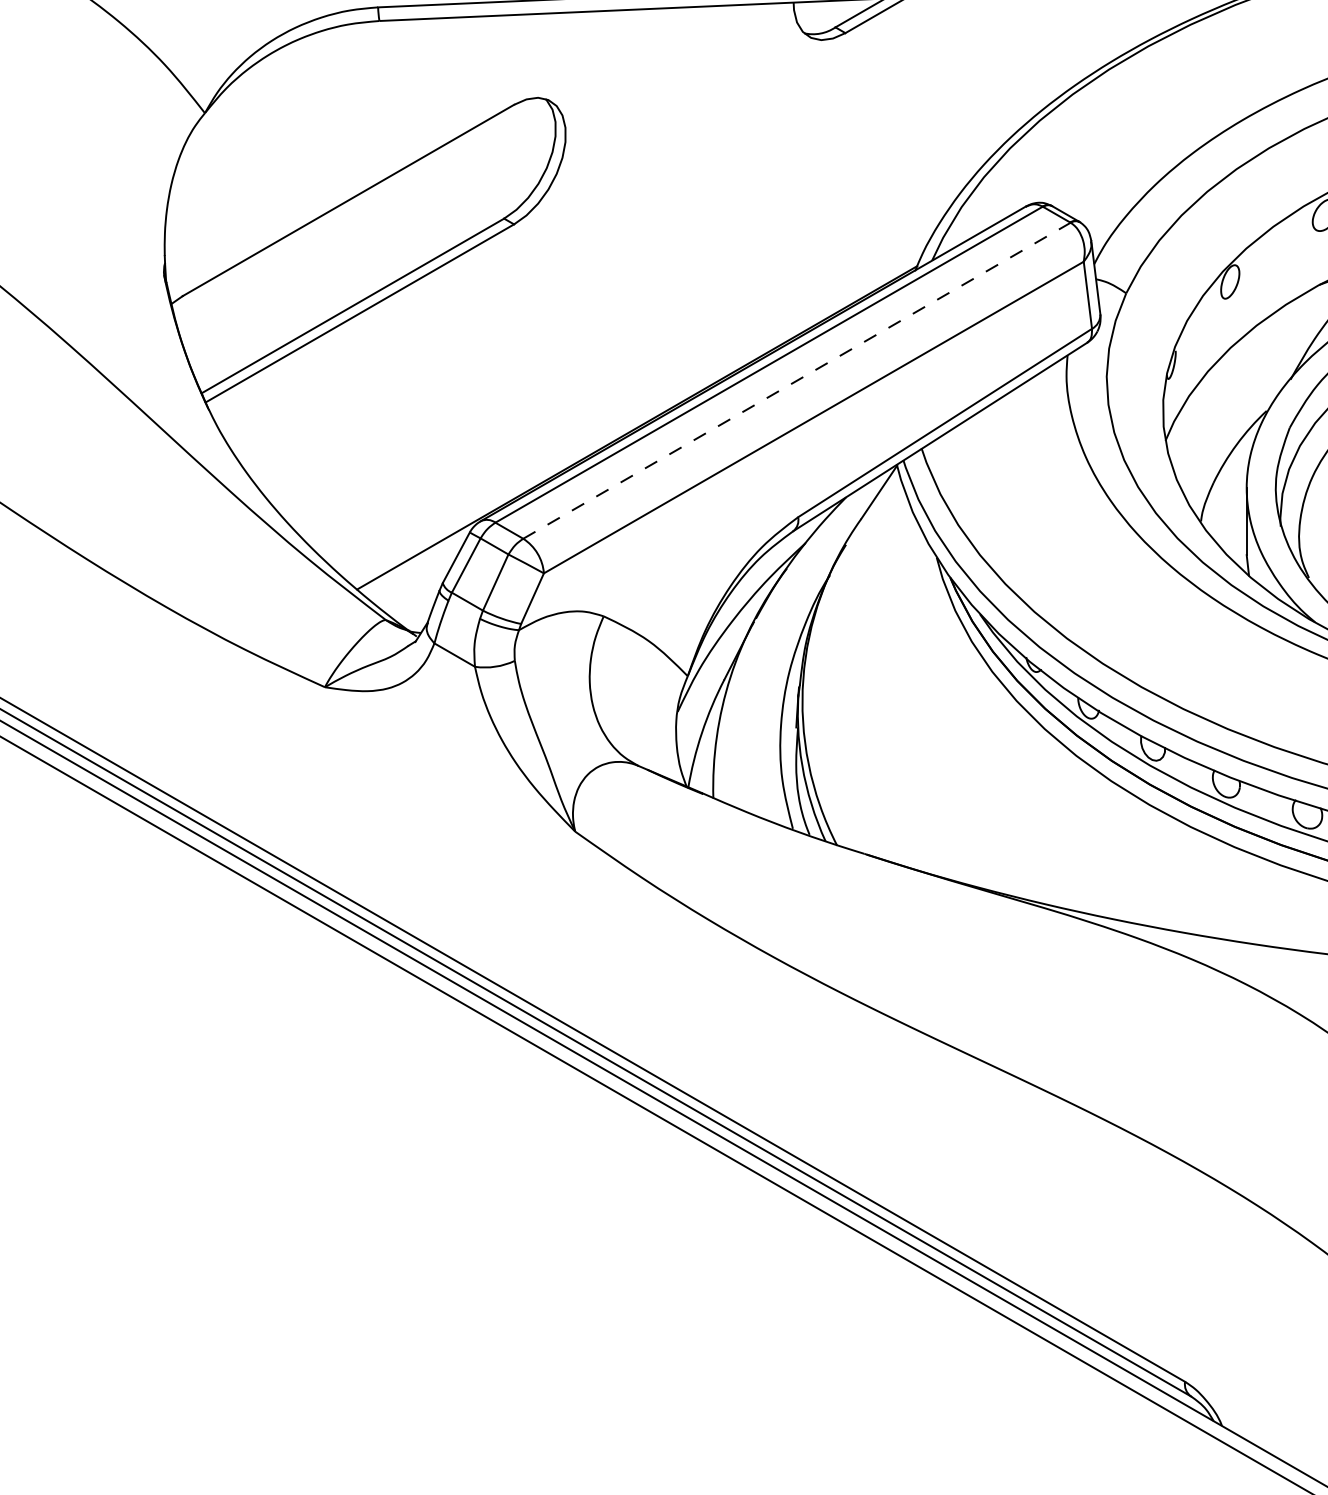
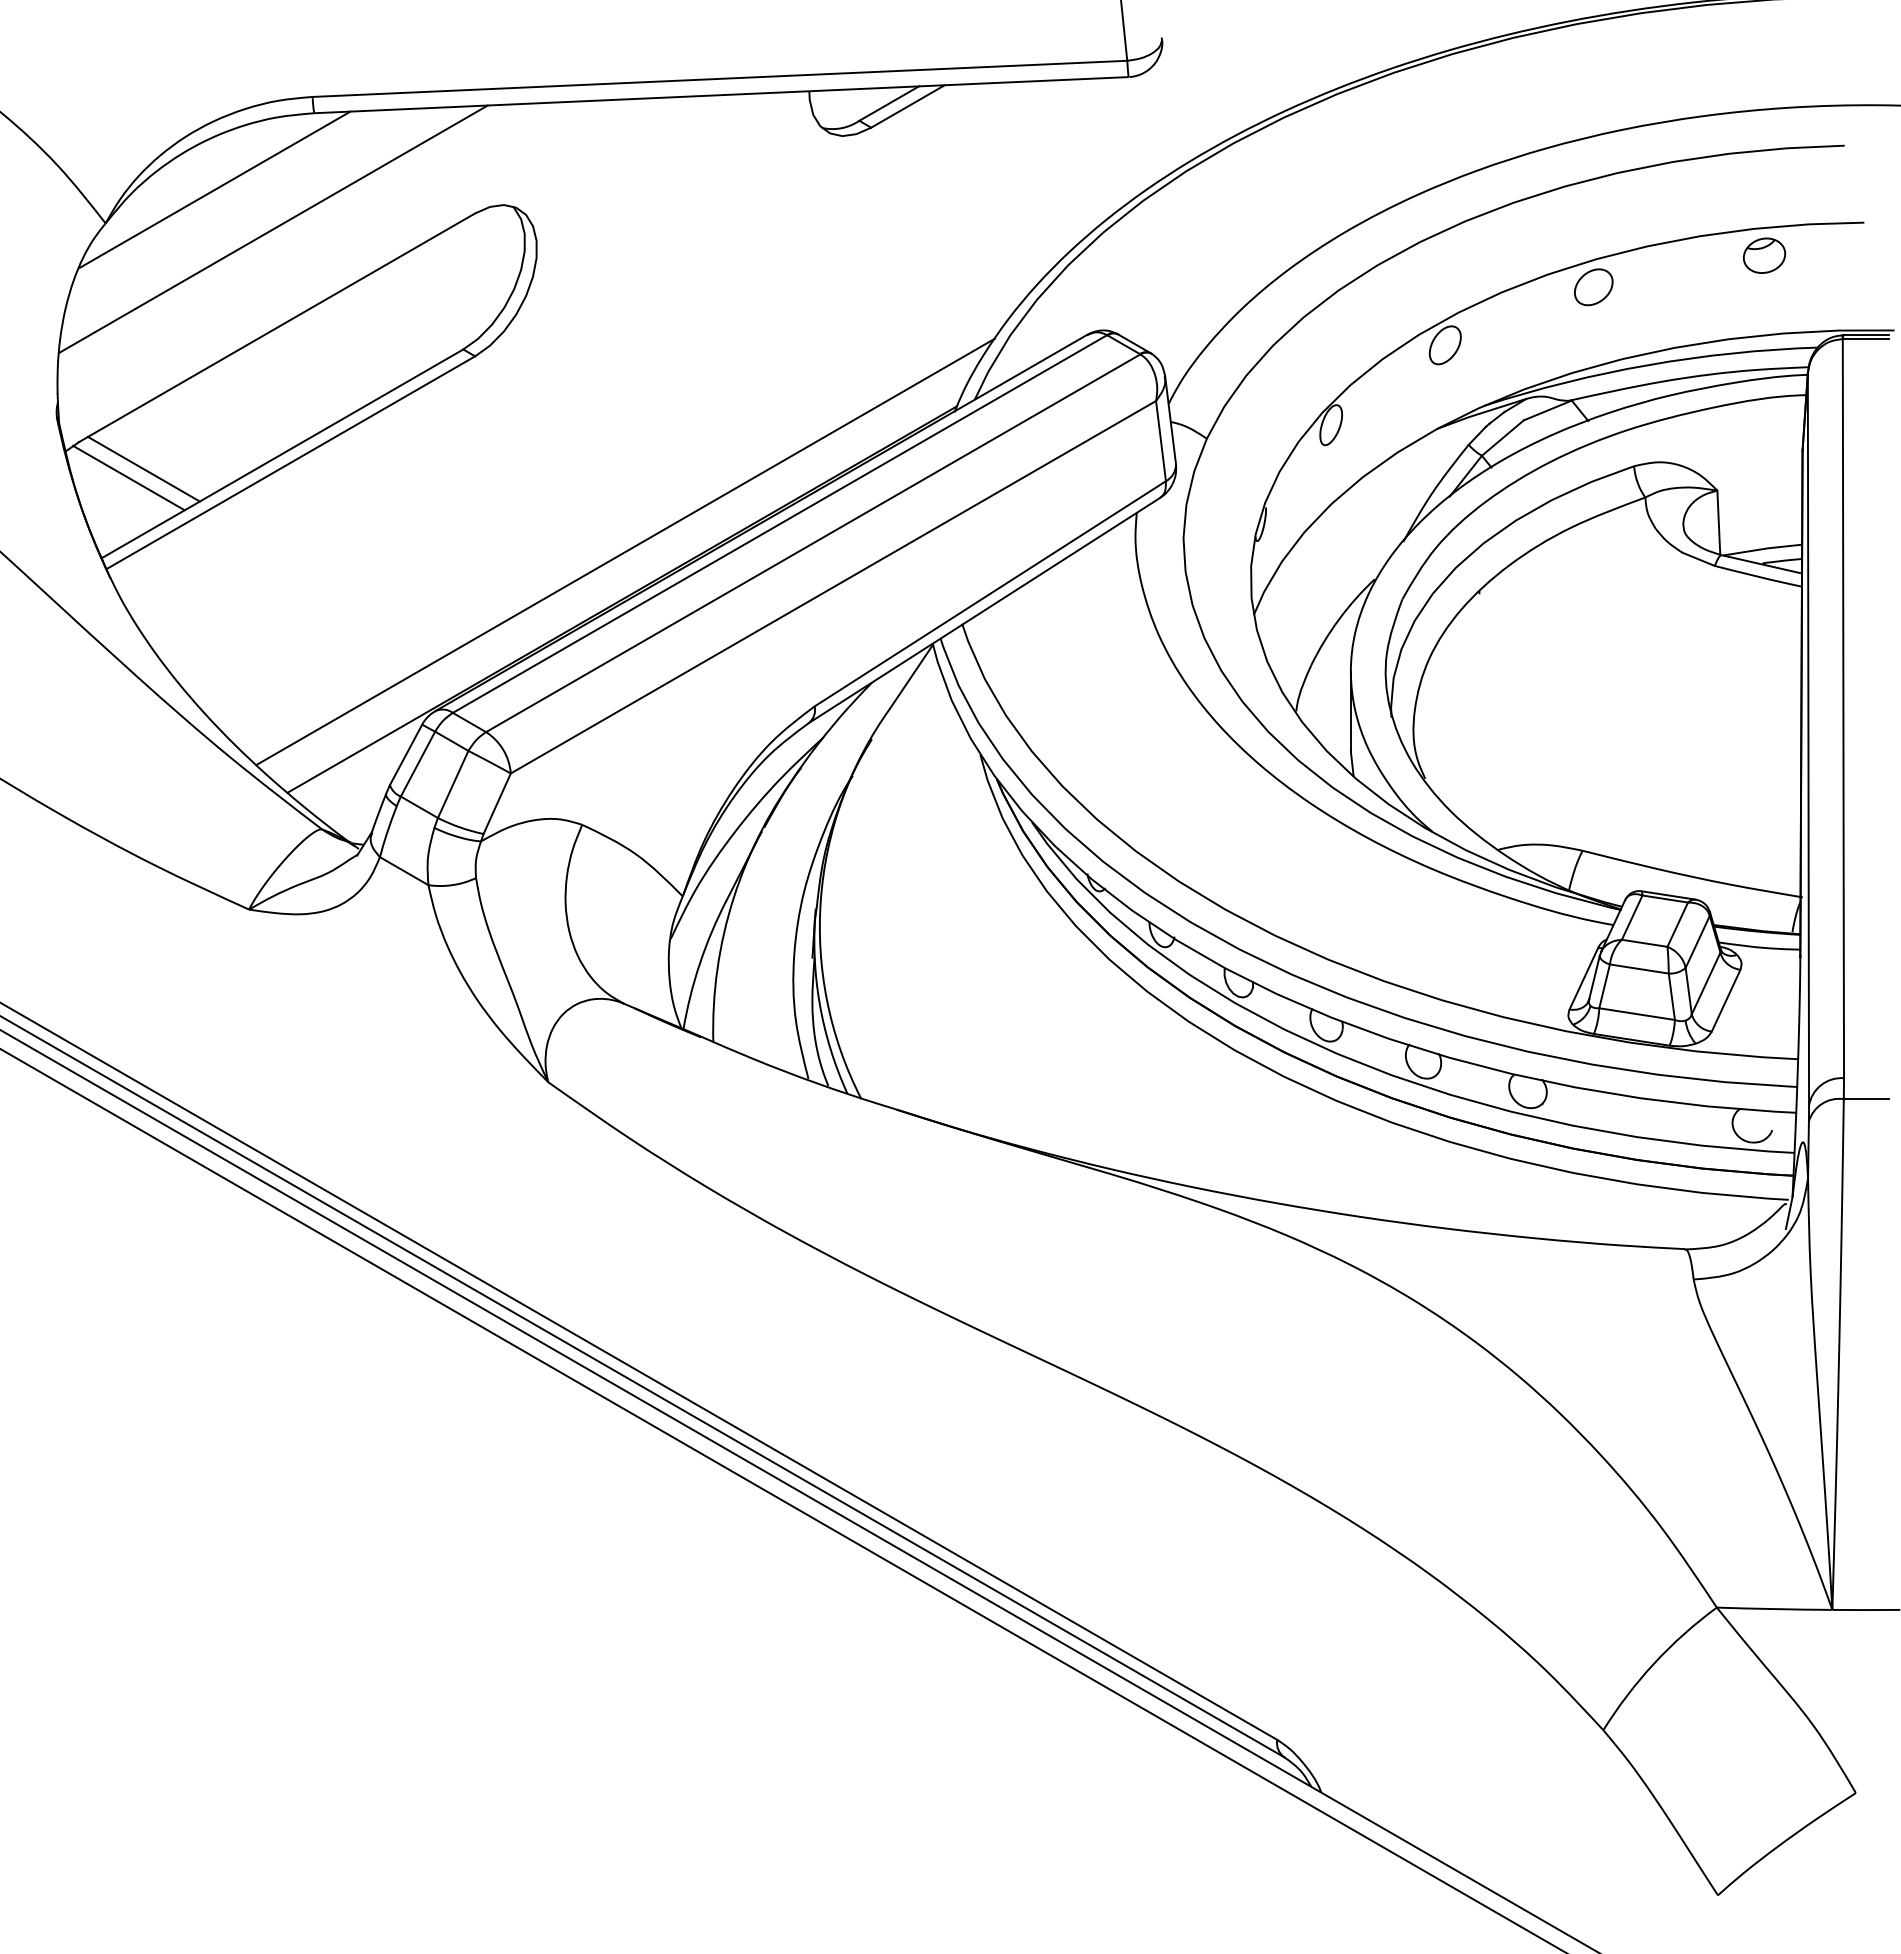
line: (296, 84) -> (214, 189), added
line: (345, 118) -> (273, 229), added
line: (236, 318) -> (143, 468), added
line: (224, 325) -> (128, 477), added
line: (797, 380) -> (813, 543), dashed -> solid
line: (639, 387) -> (625, 551), added

